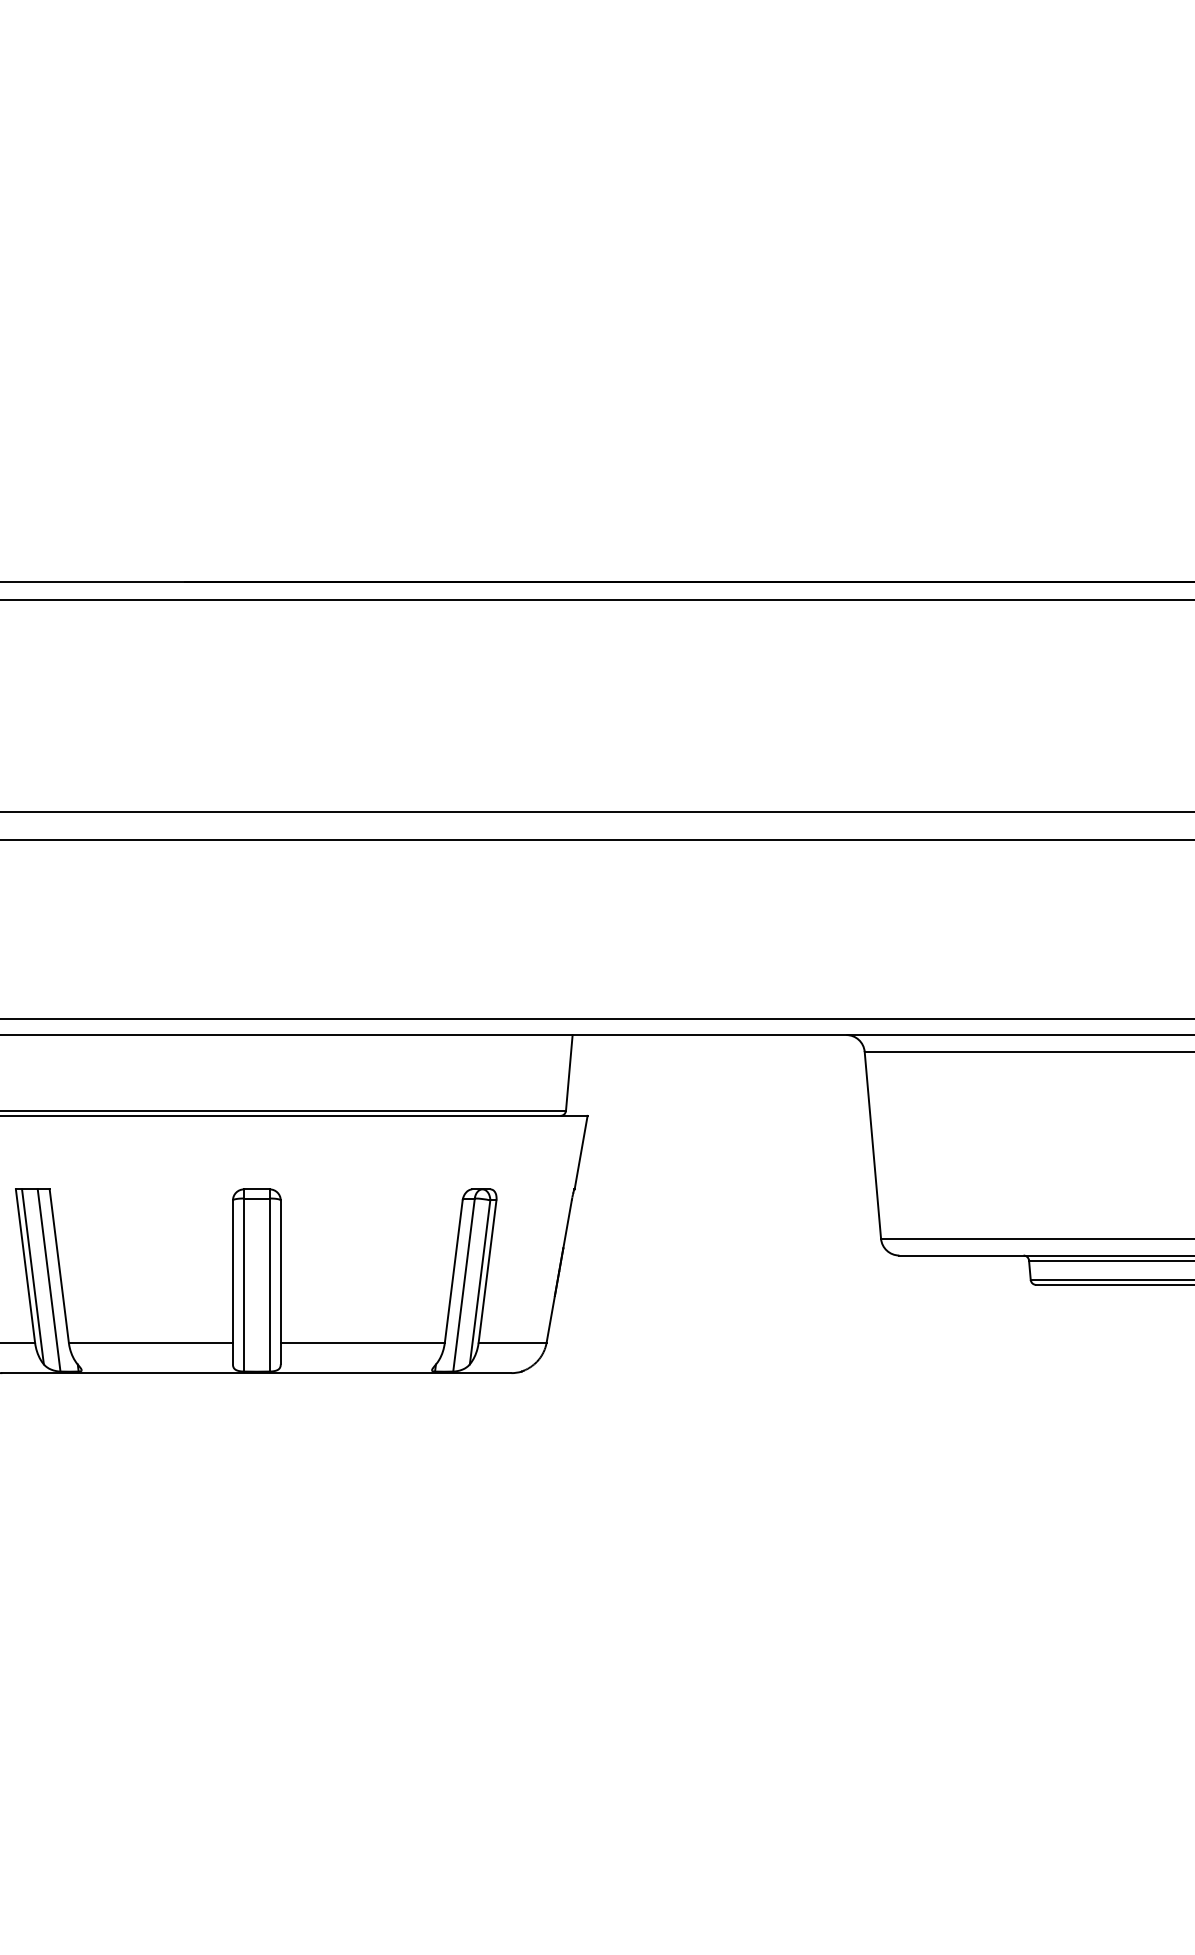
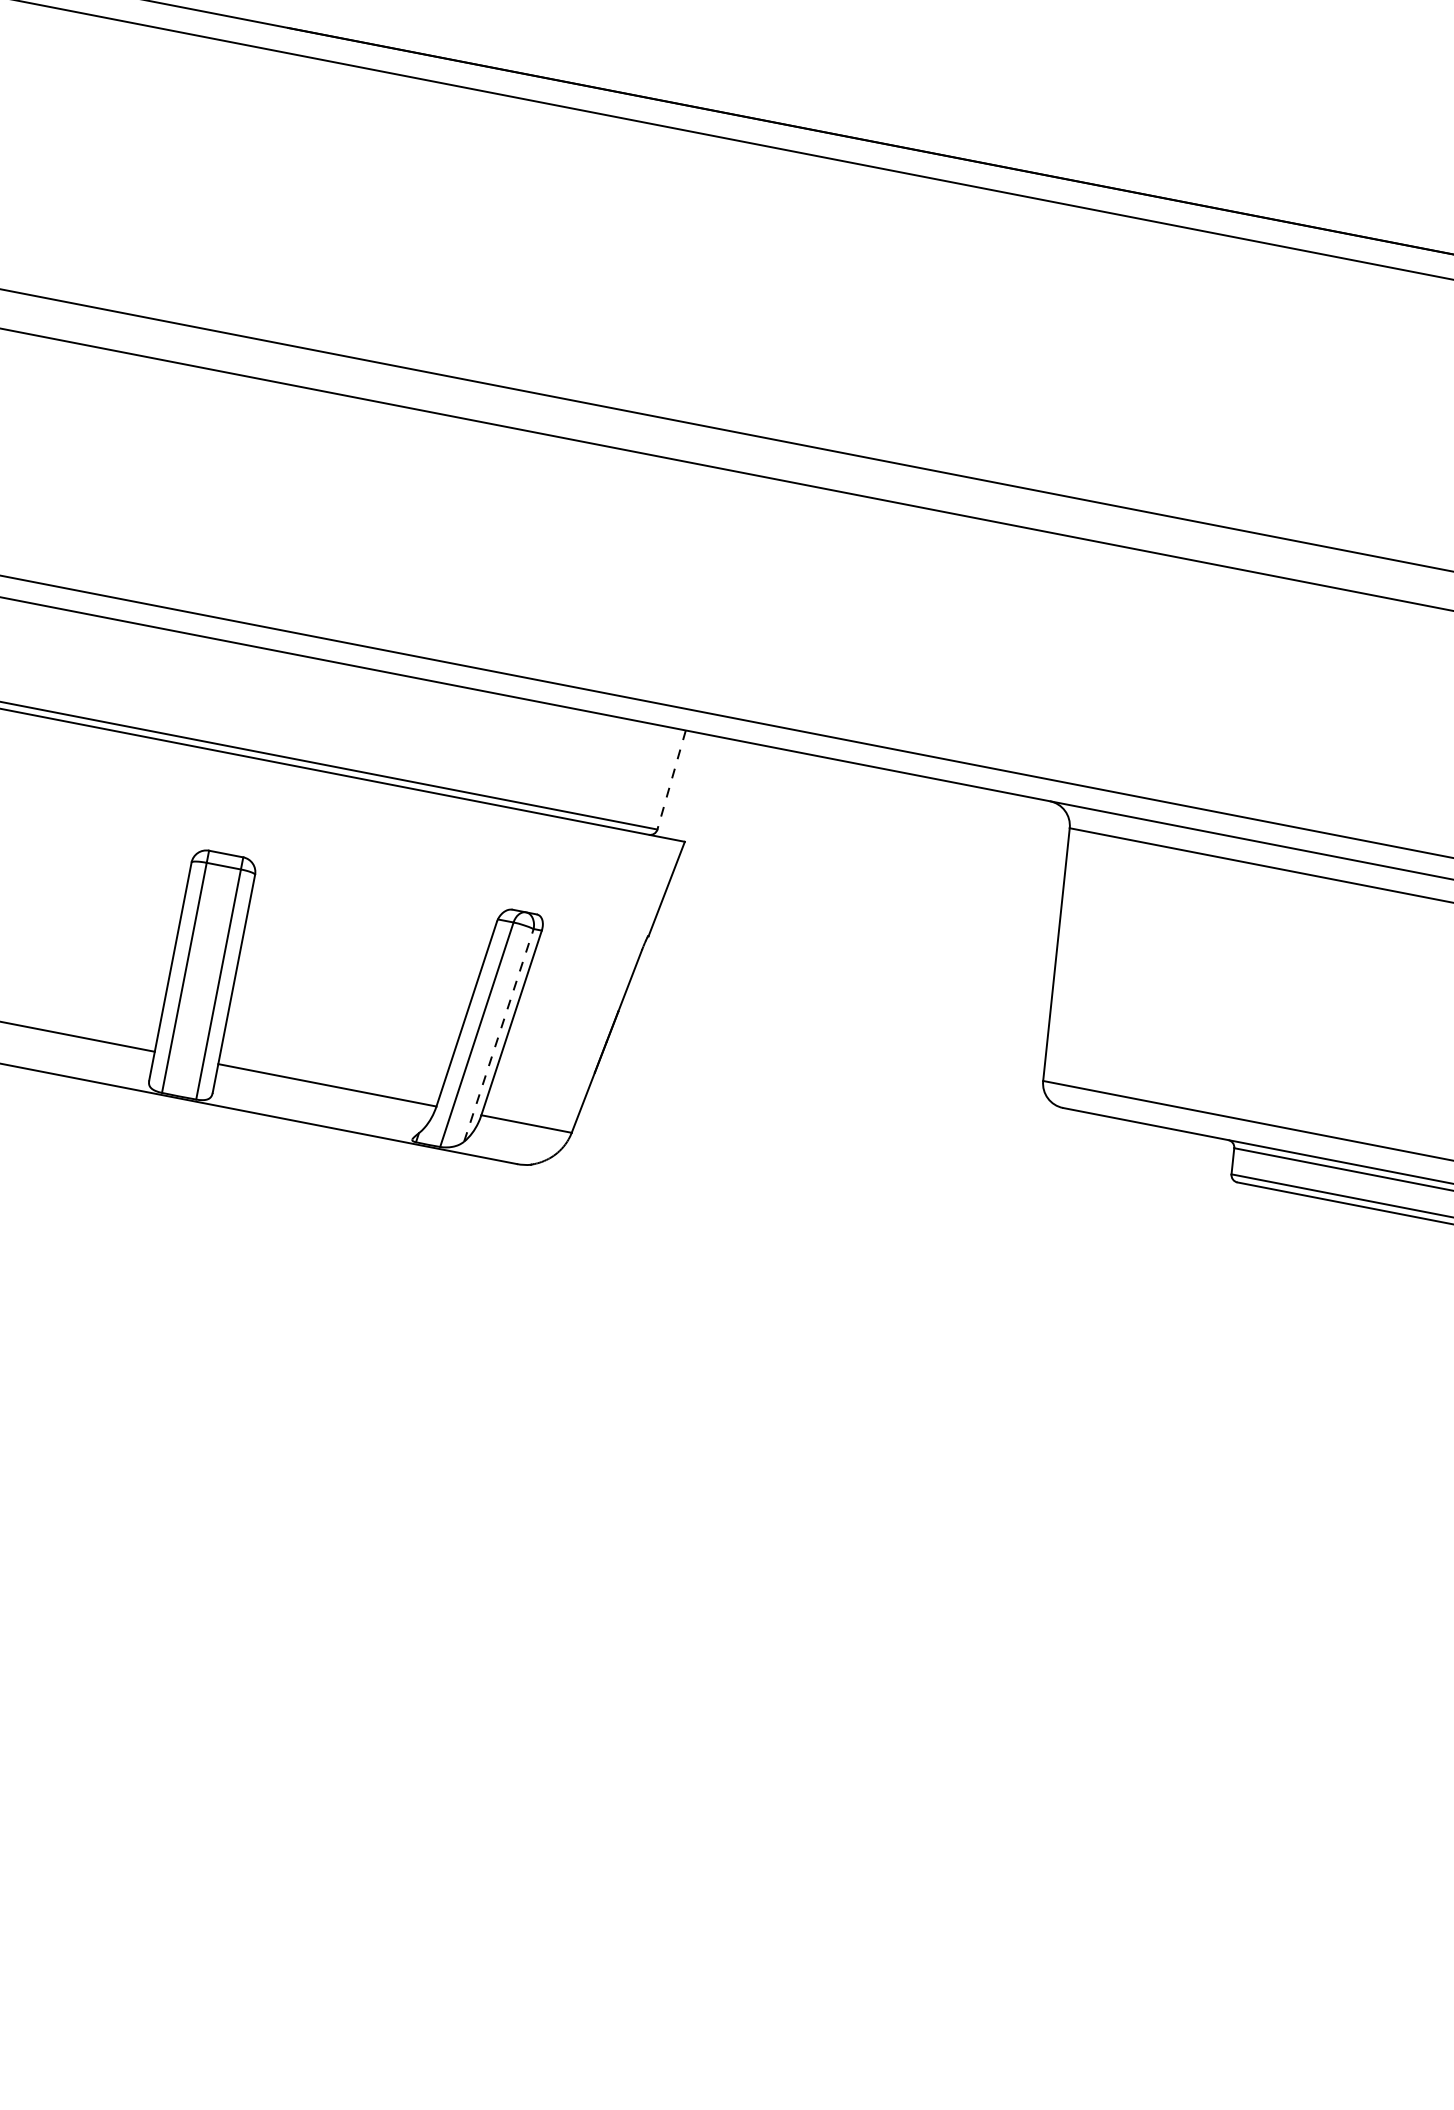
line: (569, 1073) -> (671, 780), solid -> dashed
line: (480, 1282) -> (499, 1035), solid -> dashed

